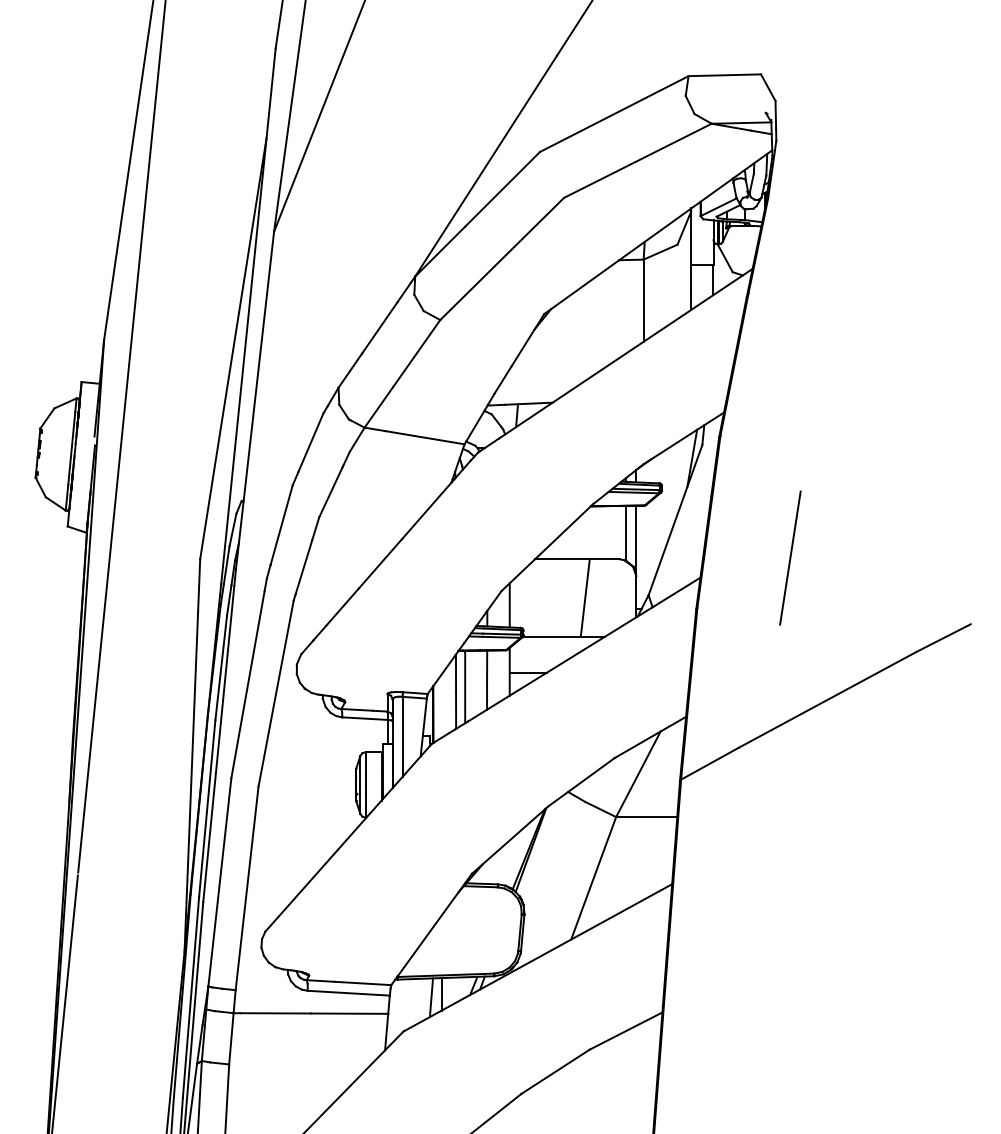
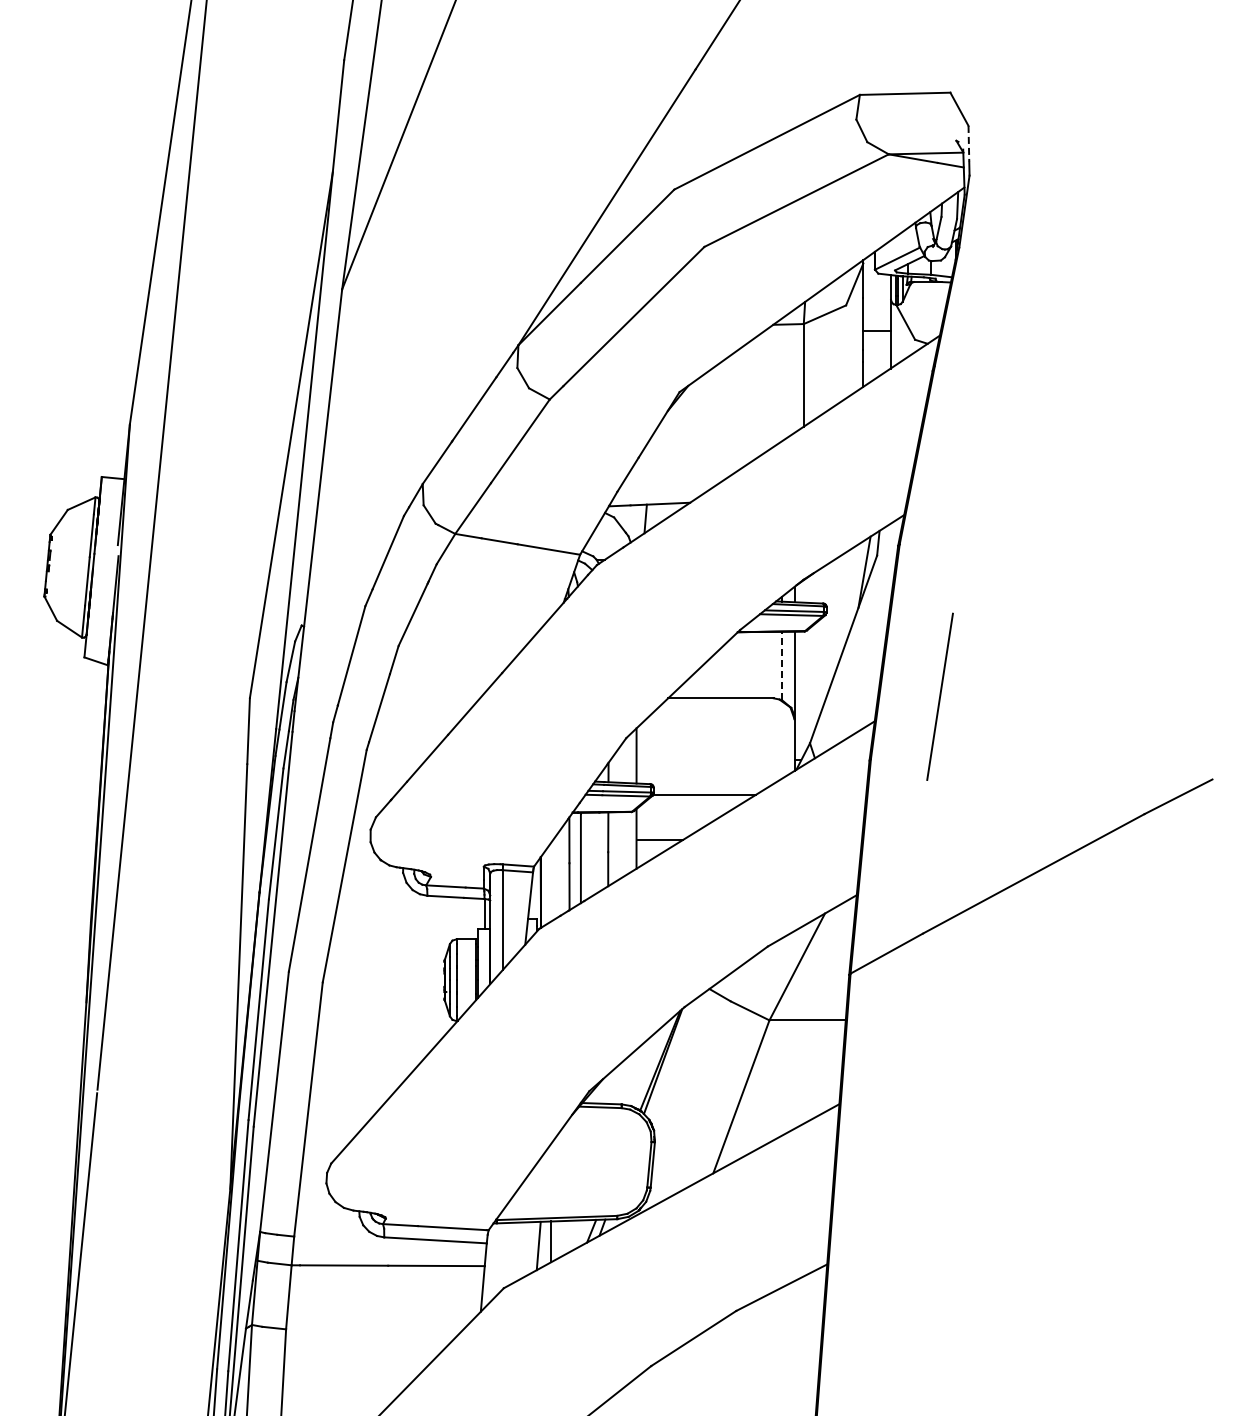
line: (775, 115) -> (968, 143), solid -> dashed
line: (625, 532) -> (781, 665), solid -> dashed
line: (789, 557) -> (939, 696), moved
line: (584, 597) -> (730, 746), removed

